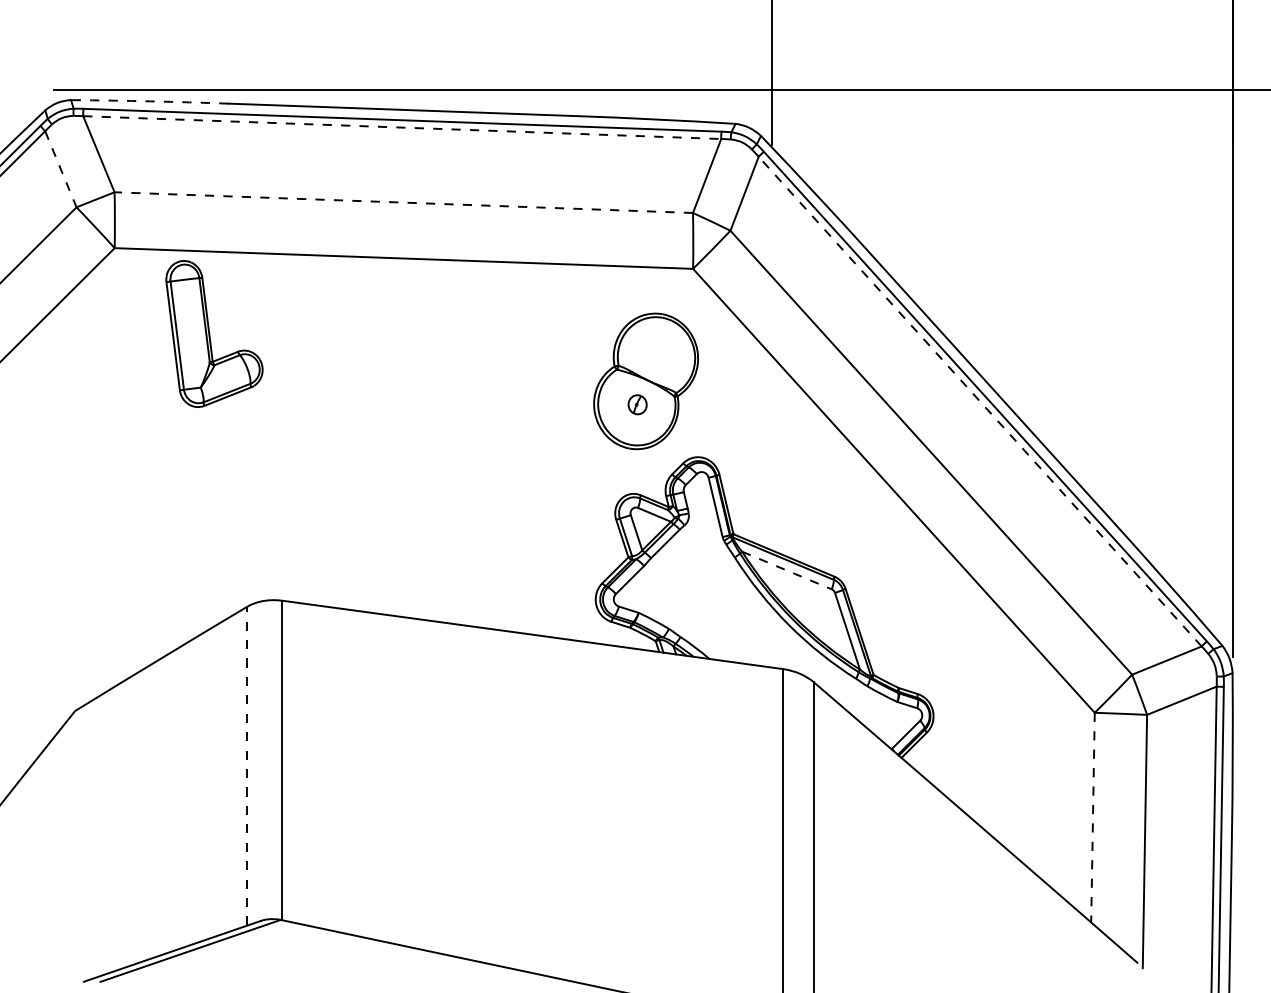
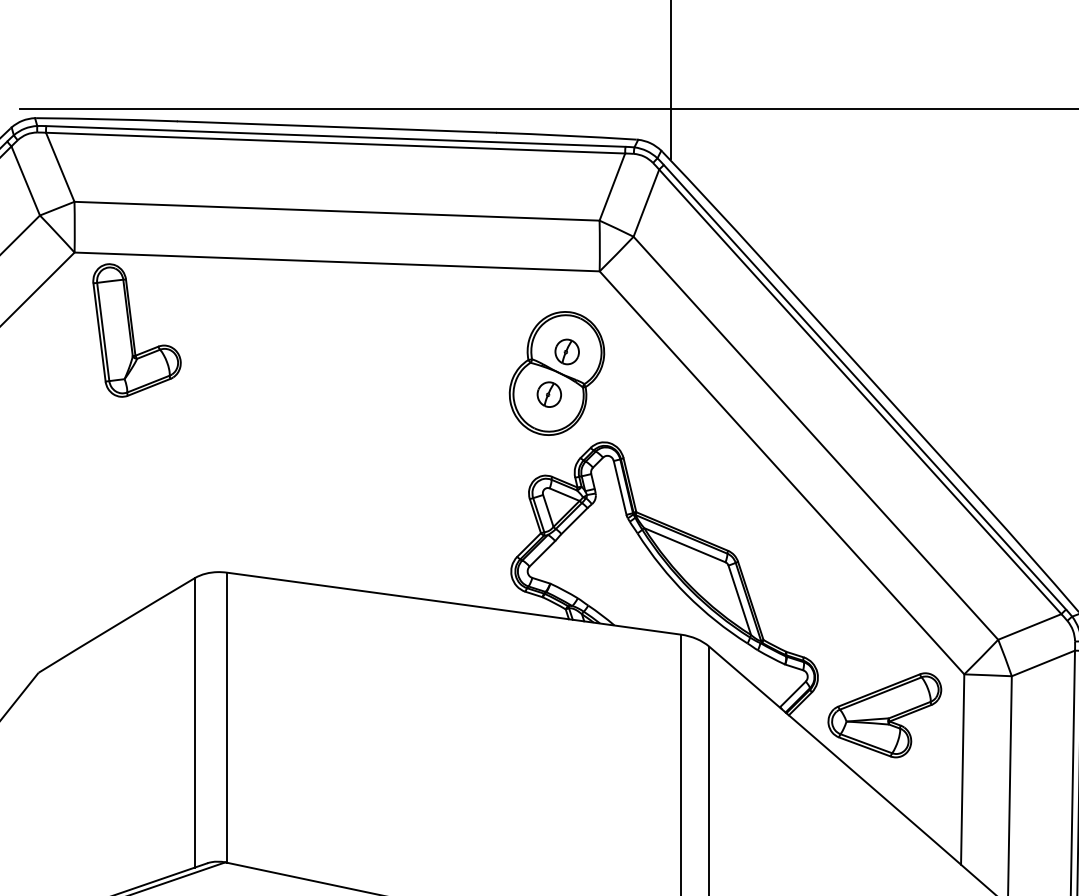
arc: (150, 101) -> (107, 119), dashed -> solid
line: (402, 127) -> (335, 143), dashed -> solid
line: (61, 169) -> (26, 181), dashed -> solid
line: (403, 202) -> (336, 211), dashed -> solid
part: (214, 333) -> (137, 330), moved
part: (657, 357) -> (567, 351), added
line: (979, 401) -> (859, 391), dashed -> solid
part: (637, 404) -> (549, 394), size x1.43
line: (786, 570) -> (684, 545), dashed -> solid
part: (1007, 757) -> (885, 714), added
line: (247, 765) -> (195, 722), dashed -> solid
line: (1092, 817) -> (962, 769), dashed -> solid

